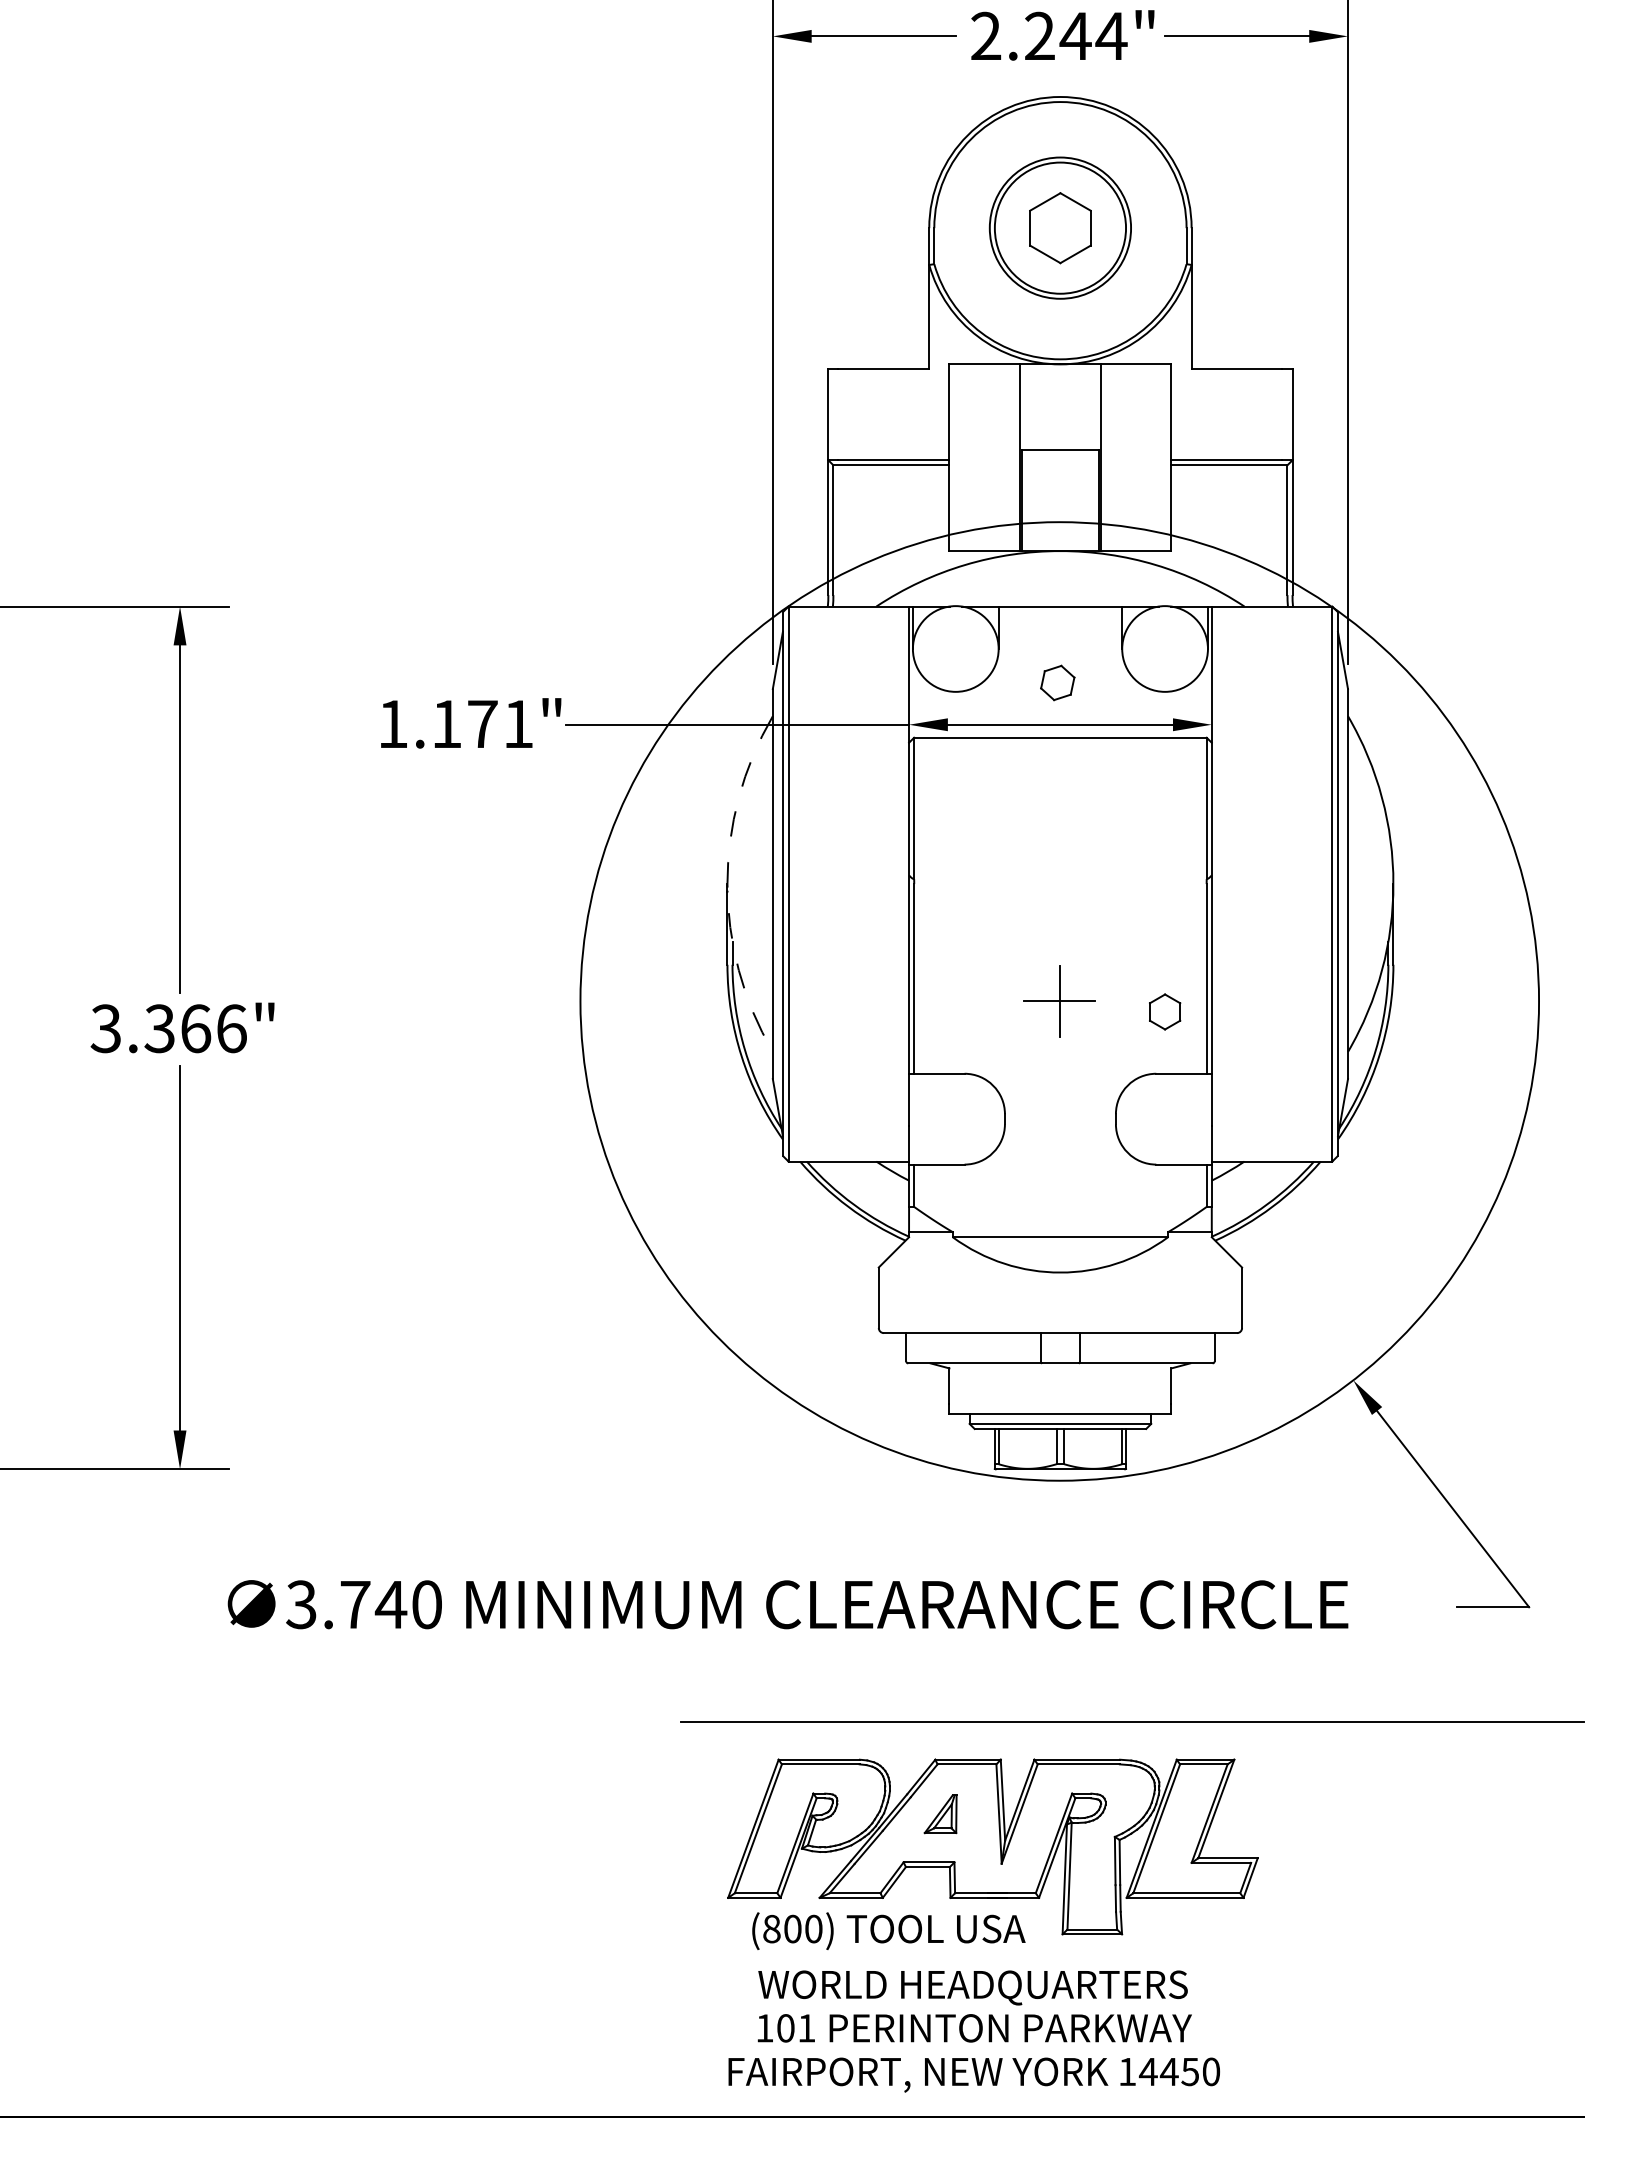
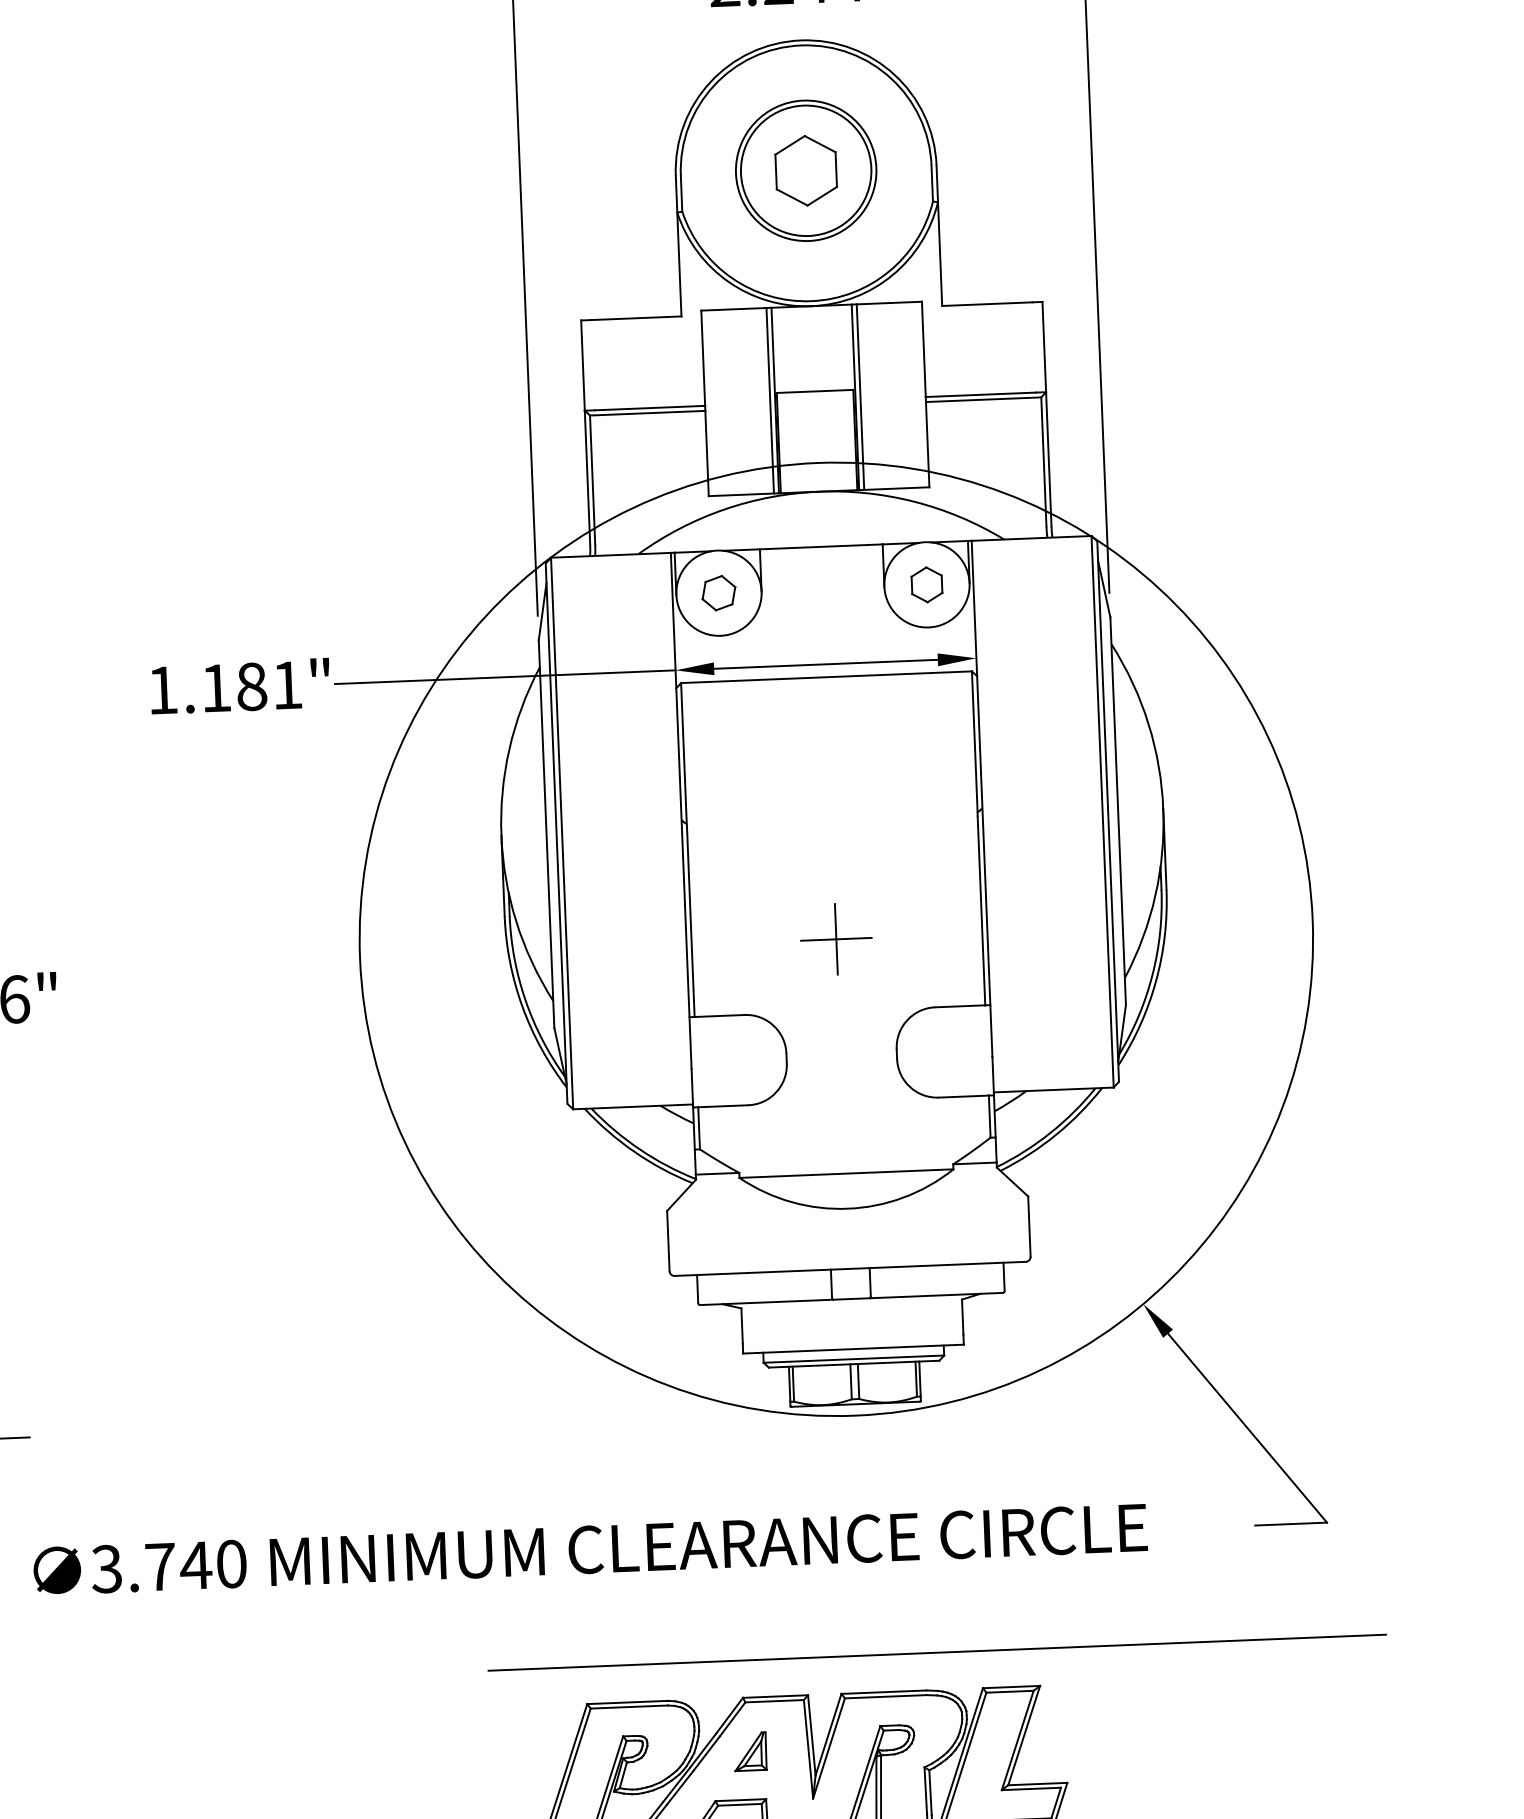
line: (1015, 457) -> (770, 400), added
line: (1105, 457) -> (860, 396), added
part: (1057, 682) -> (718, 592), moved
text: (482, 723) -> (251, 686), 1.171" -> 1.181"
arc: (727, 884) -> (501, 836), dashed -> solid
part: (1165, 1011) -> (927, 584), moved

